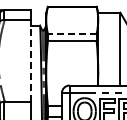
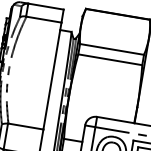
line: (71, 33) -> (111, 49), dashed -> solid
line: (31, 60) -> (52, 75), dashed -> solid

